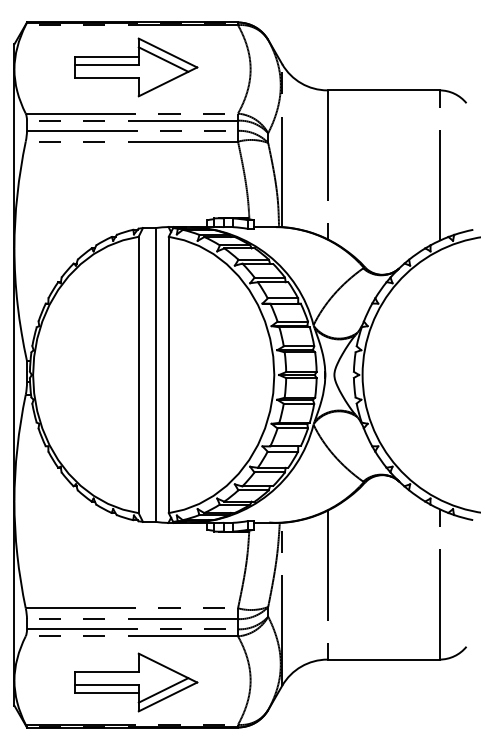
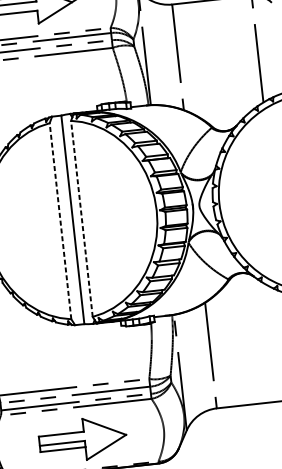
line: (138, 374) -> (60, 220), solid -> dashed
line: (168, 374) -> (81, 218), solid -> dashed
line: (163, 690) -> (102, 443), removed

